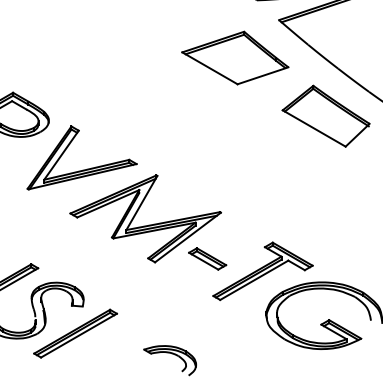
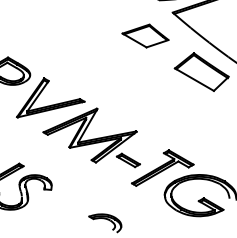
part: (235, 57) -> (145, 35), size x0.7
part: (75, 333) -> (46, 206), removed

